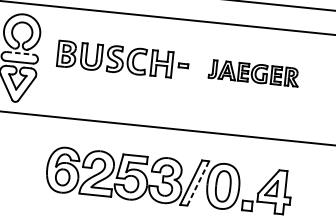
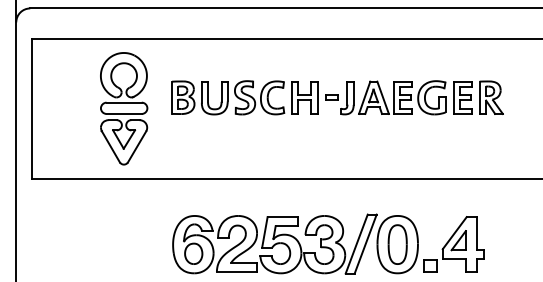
line: (20, 53) -> (124, 102), dashed -> solid
part: (253, 73) -> (421, 97), size x1.43
line: (198, 182) -> (365, 243), dashed -> solid

